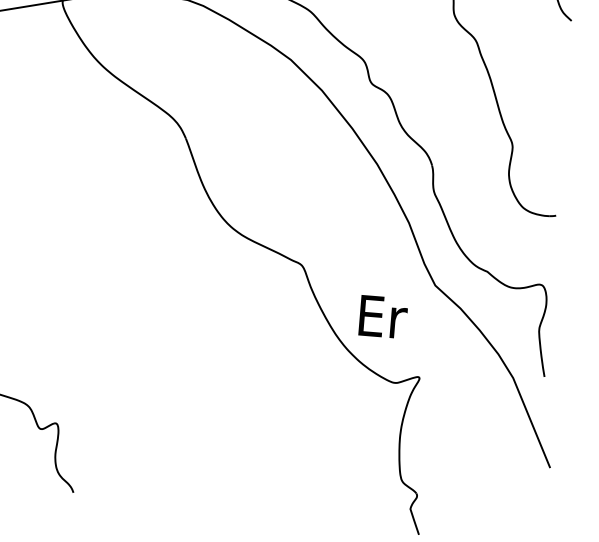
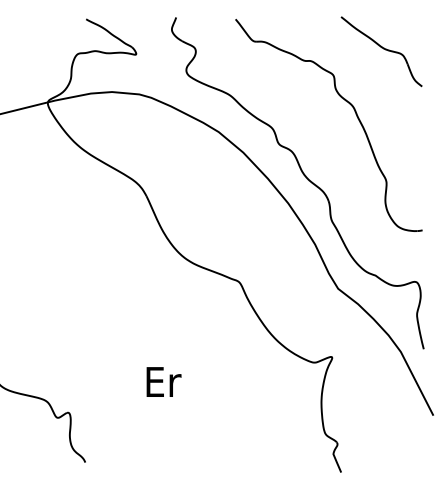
text: (382, 316) -> (163, 381), moved

